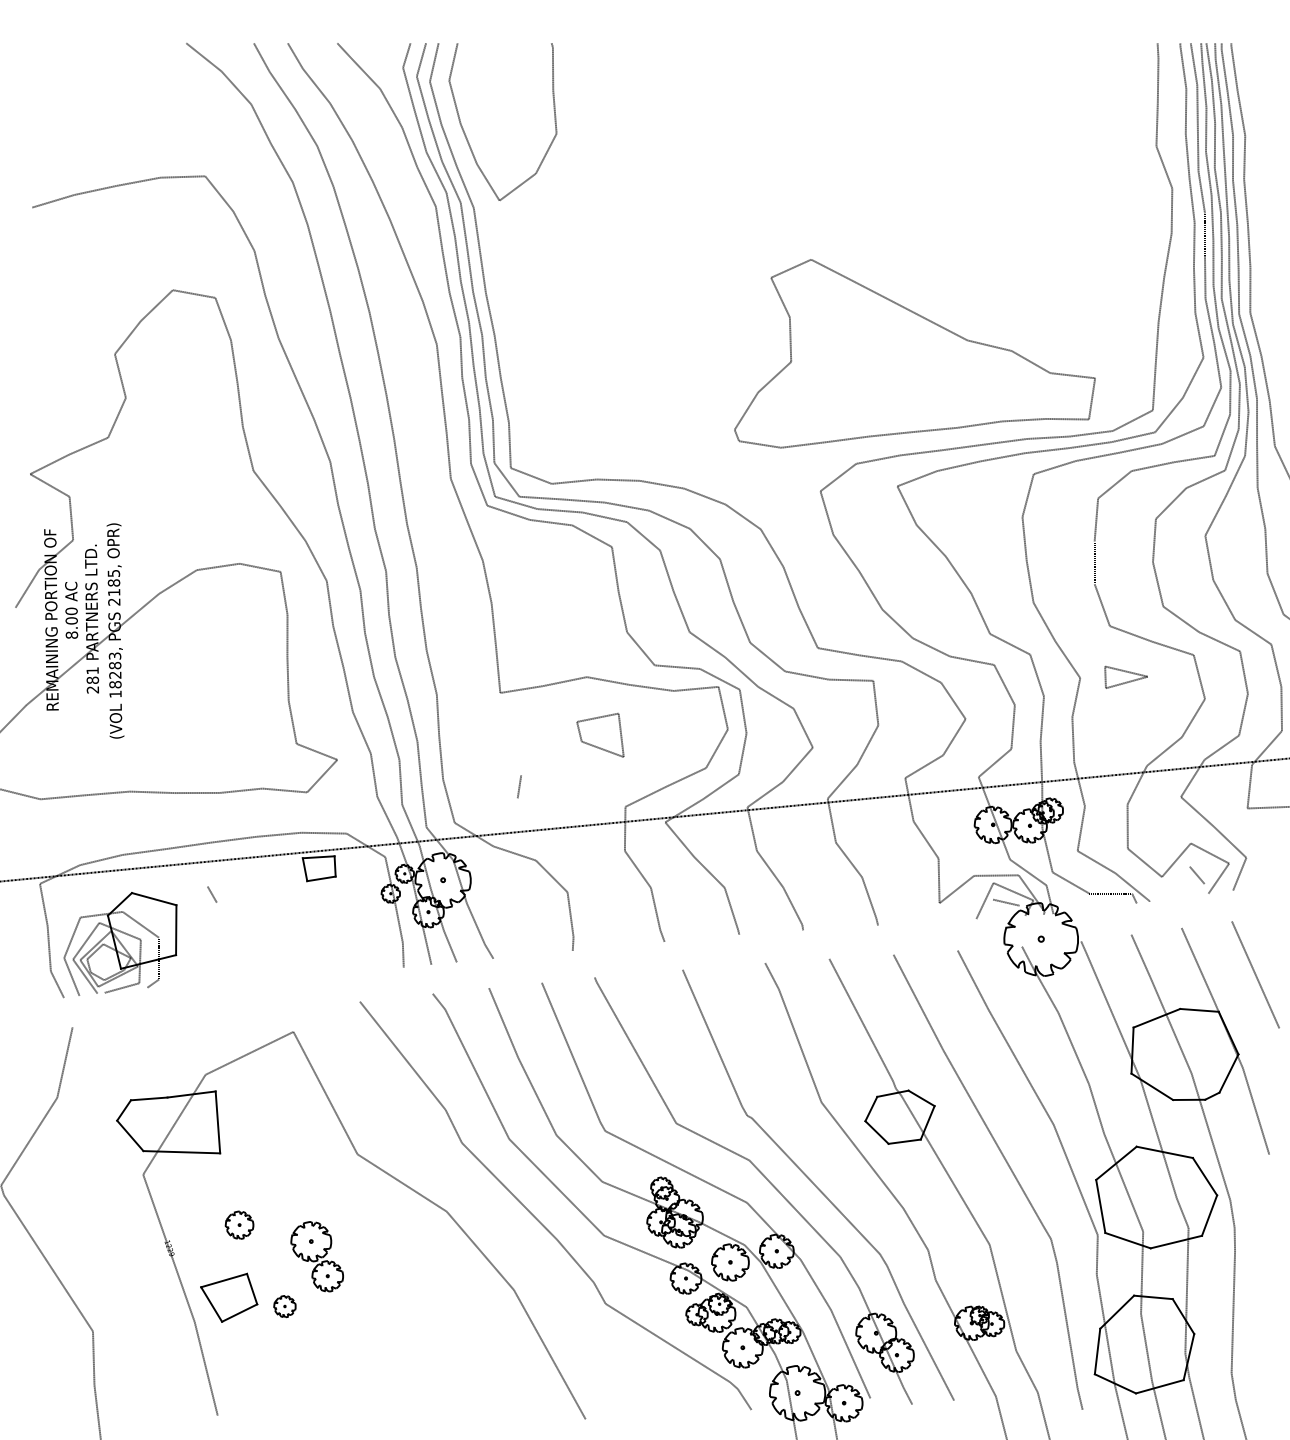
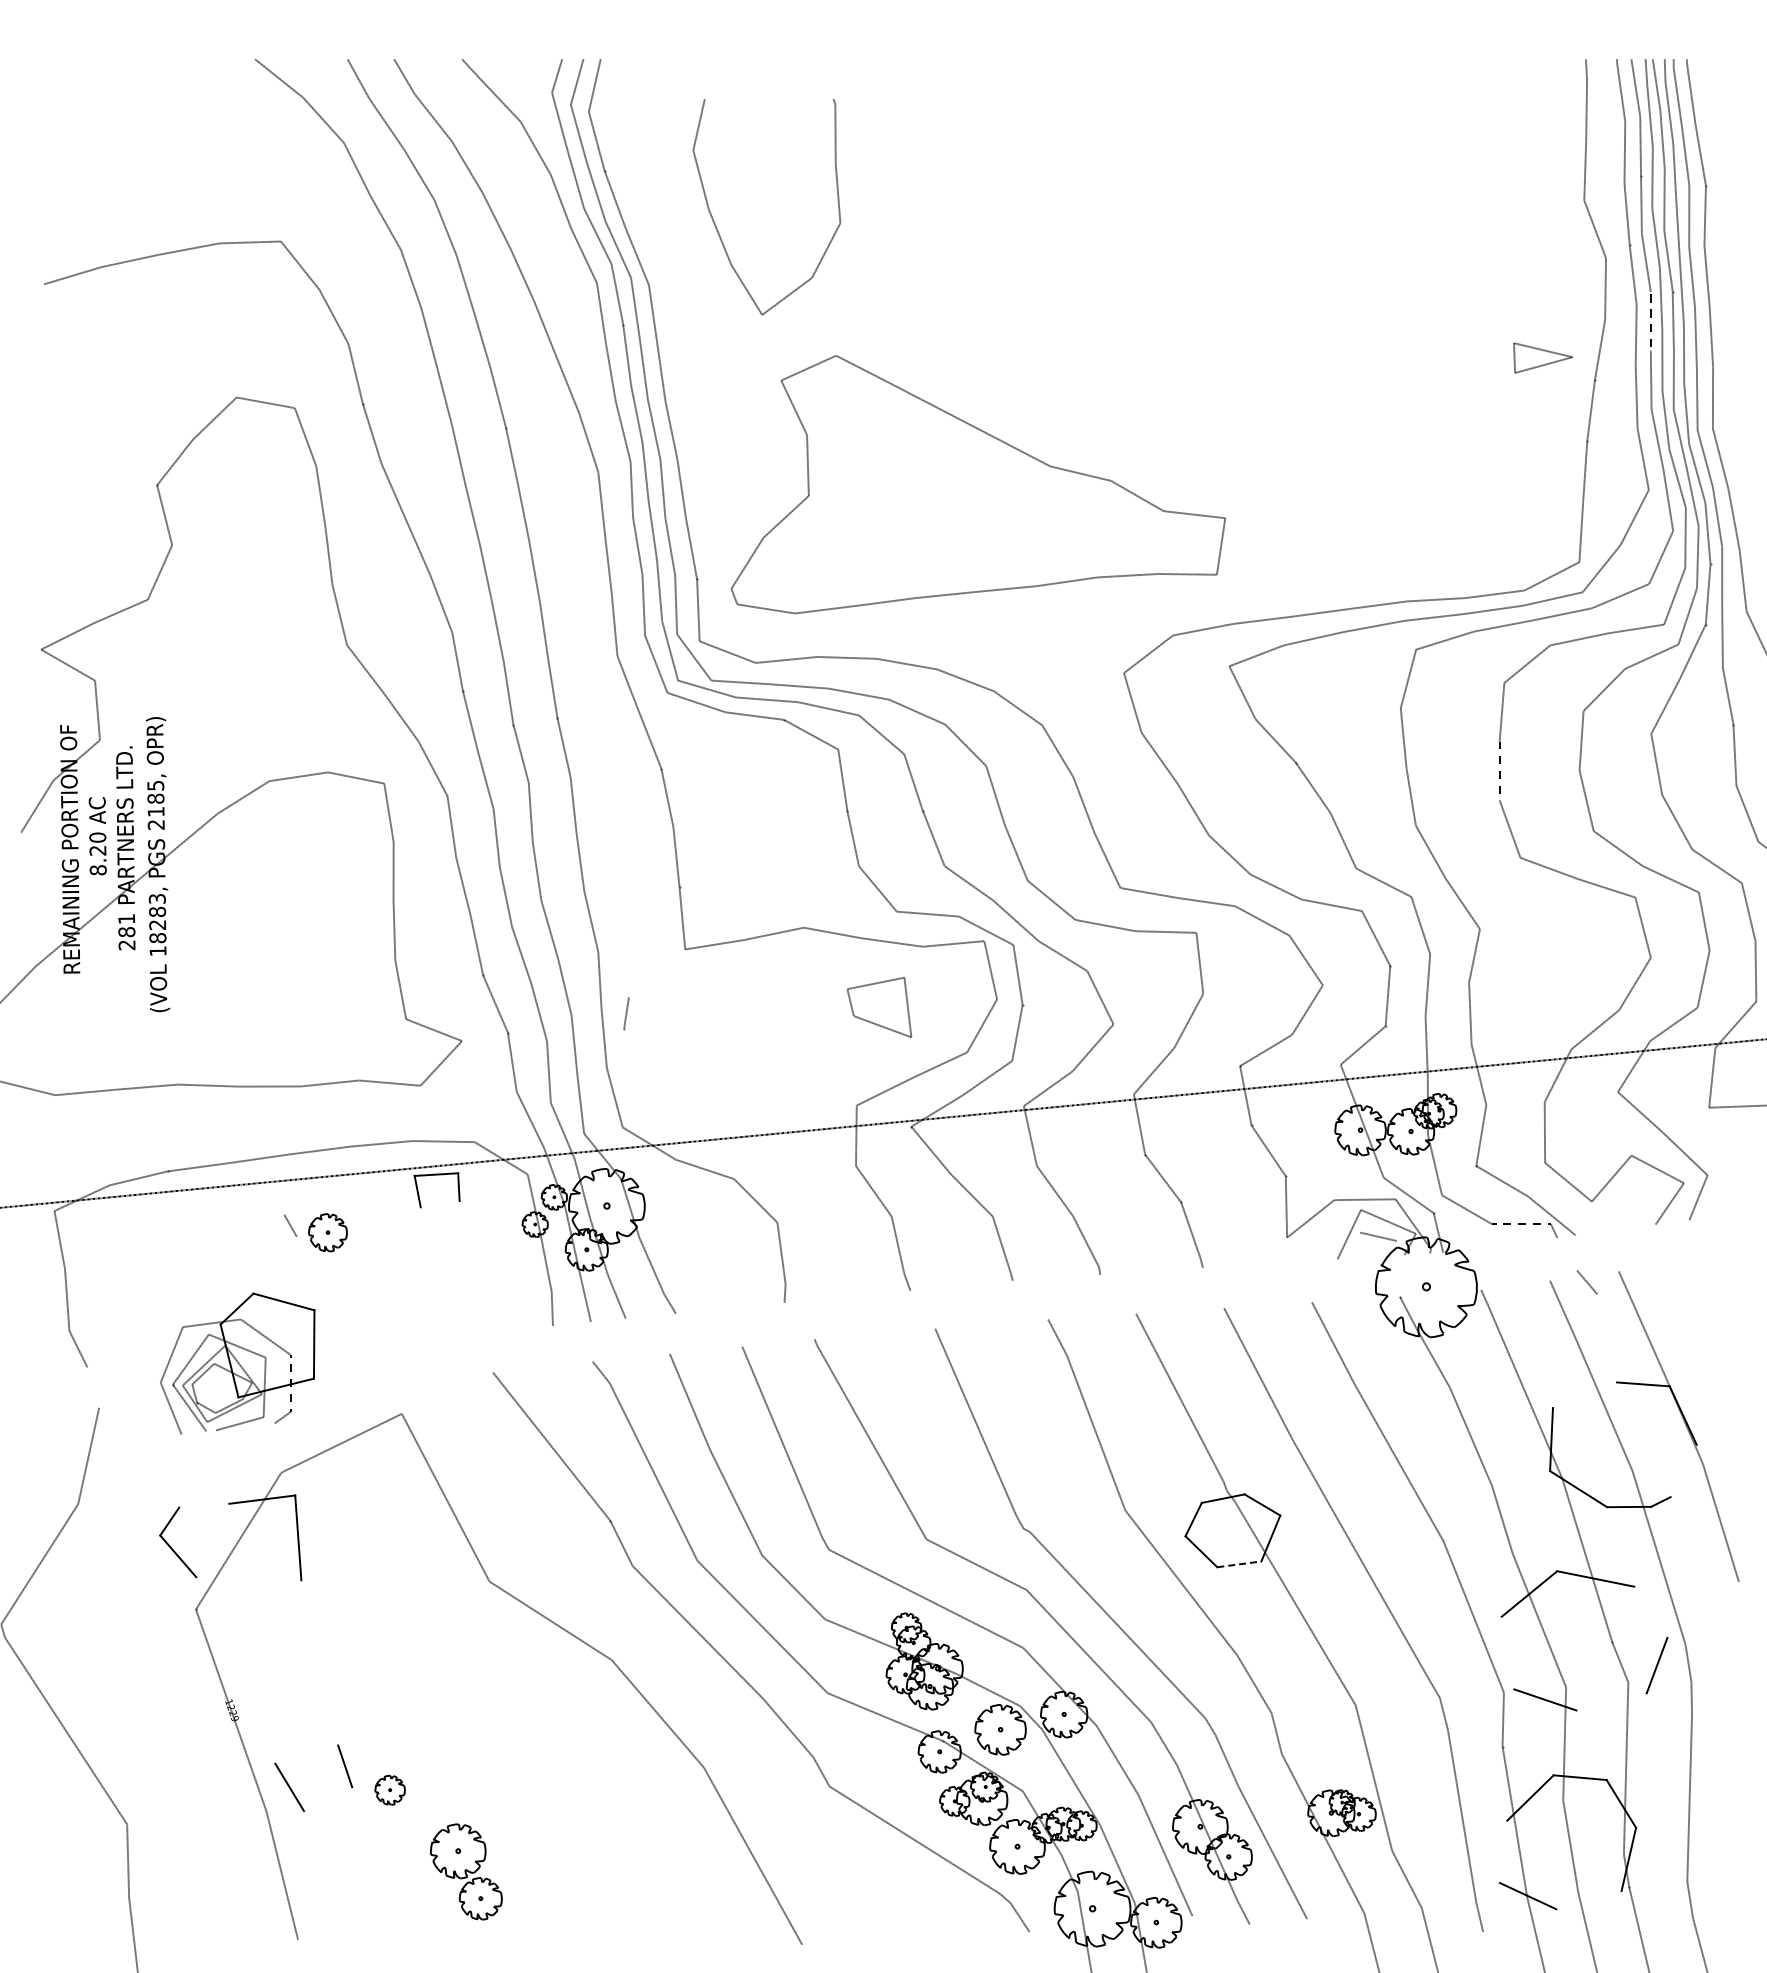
curve: (466, 135) -> (716, 225), moved
part: (914, 353) -> (977, 484), moved
text: (71, 620) -> (97, 850), 8.00 -> 8.20
part: (1125, 676) -> (1542, 357), moved
part: (600, 735) -> (879, 1007), moved
line: (519, 787) -> (626, 1013), moved
line: (1196, 875) -> (1586, 1282), moved
line: (320, 879) -> (439, 1204), removed
part: (120, 944) -> (237, 1363), moved
line: (1255, 974) -> (1720, 1335), removed
line: (1156, 1017) -> (1584, 1394), removed
line: (1228, 1073) -> (1683, 1470), removed
line: (149, 1098) -> (204, 1505), removed
line: (904, 1141) -> (1239, 1564), solid -> dashed
line: (181, 1152) -> (248, 1578), removed
line: (1204, 1176) -> (1650, 1611), removed
line: (1100, 1206) -> (1507, 1652), removed
part: (239, 1225) -> (327, 1232), moved
line: (1176, 1241) -> (1611, 1701), removed
part: (317, 1256) -> (466, 1871), moved
line: (223, 1280) -> (306, 1754), removed
line: (239, 1313) -> (328, 1799), removed
line: (1097, 1351) -> (1503, 1851), removed
line: (1159, 1387) -> (1588, 1900), removed

